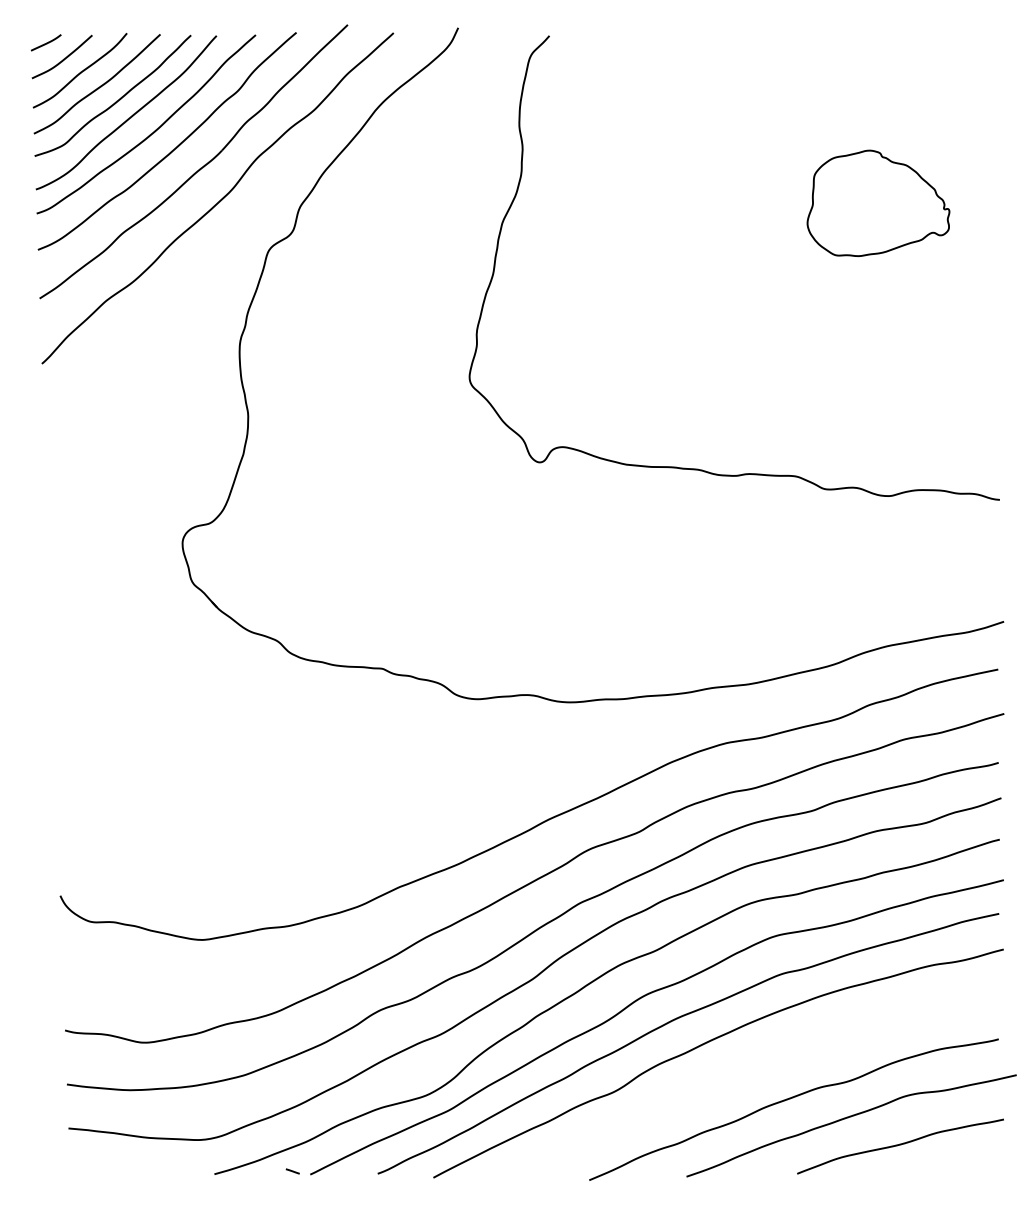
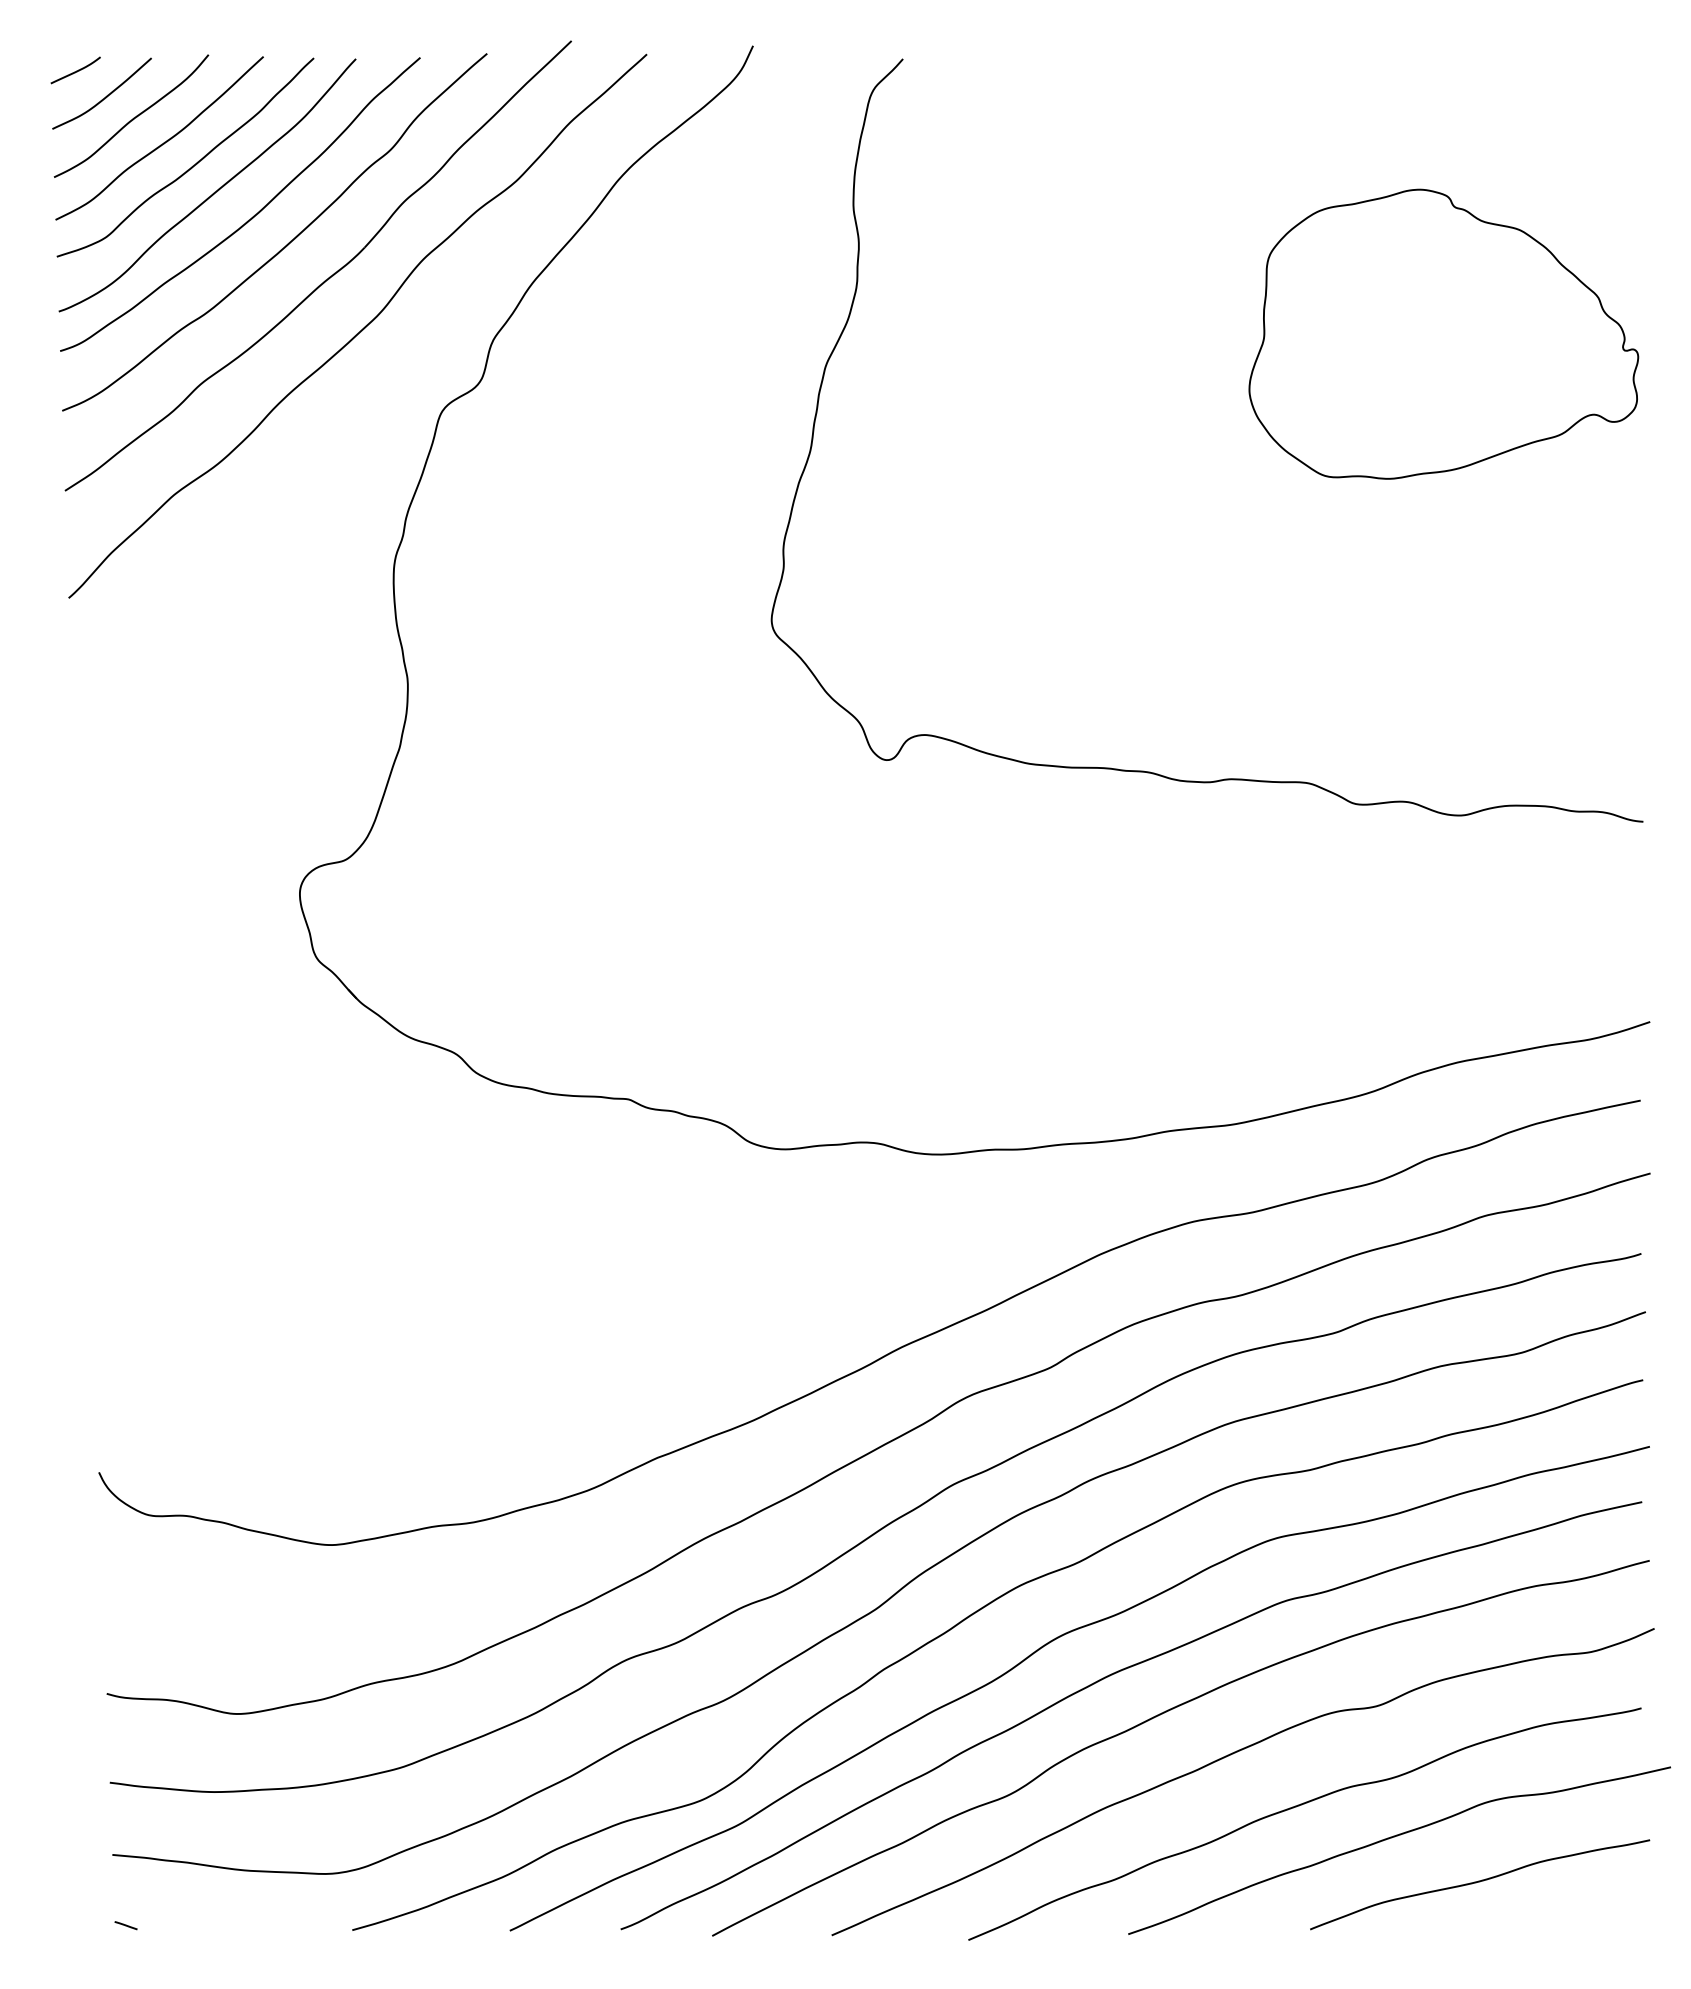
part: (878, 203) -> (1443, 334), size x1.67
curve: (751, 1067) -> (1235, 1754), added
line: (292, 1171) -> (125, 1925), moved

